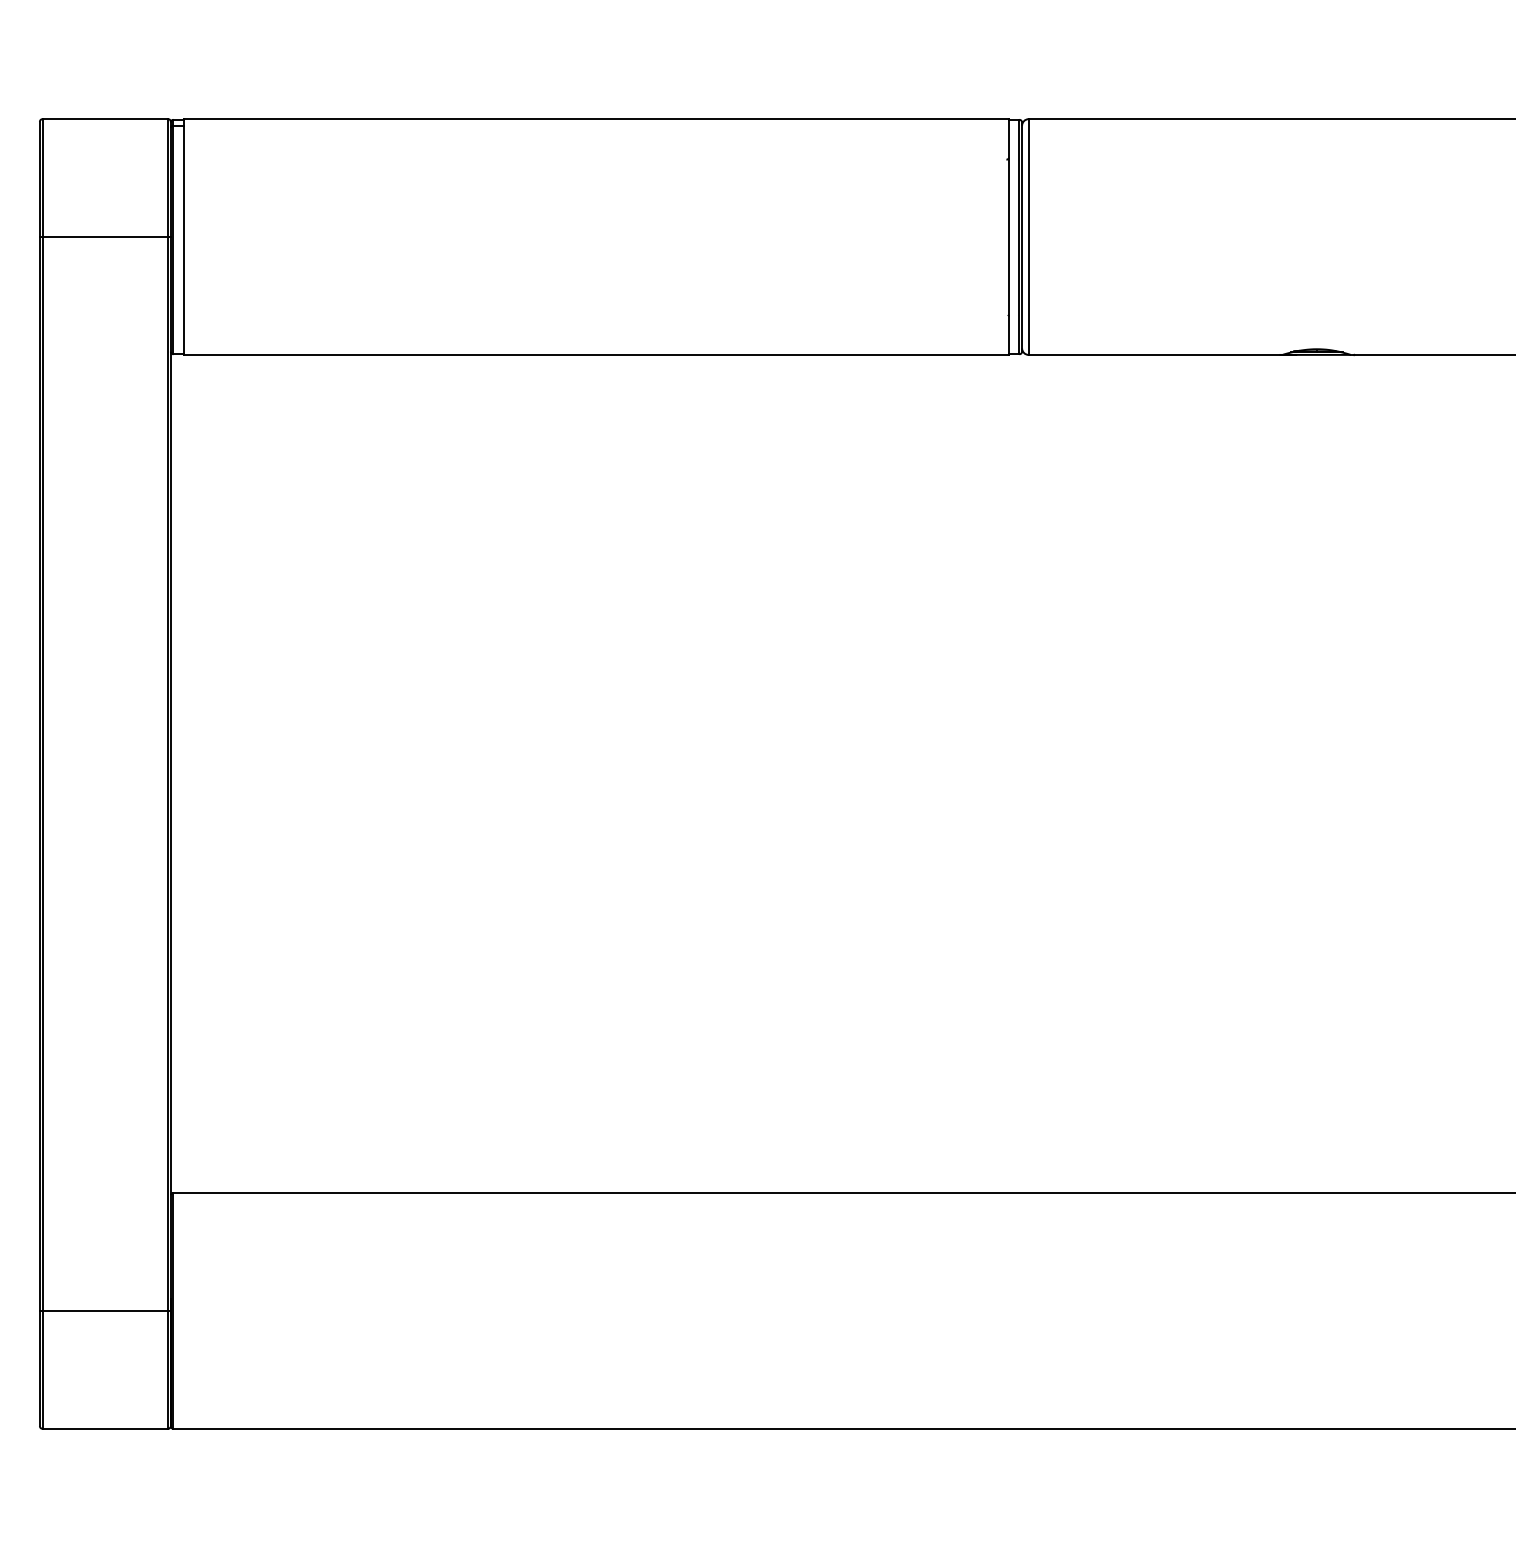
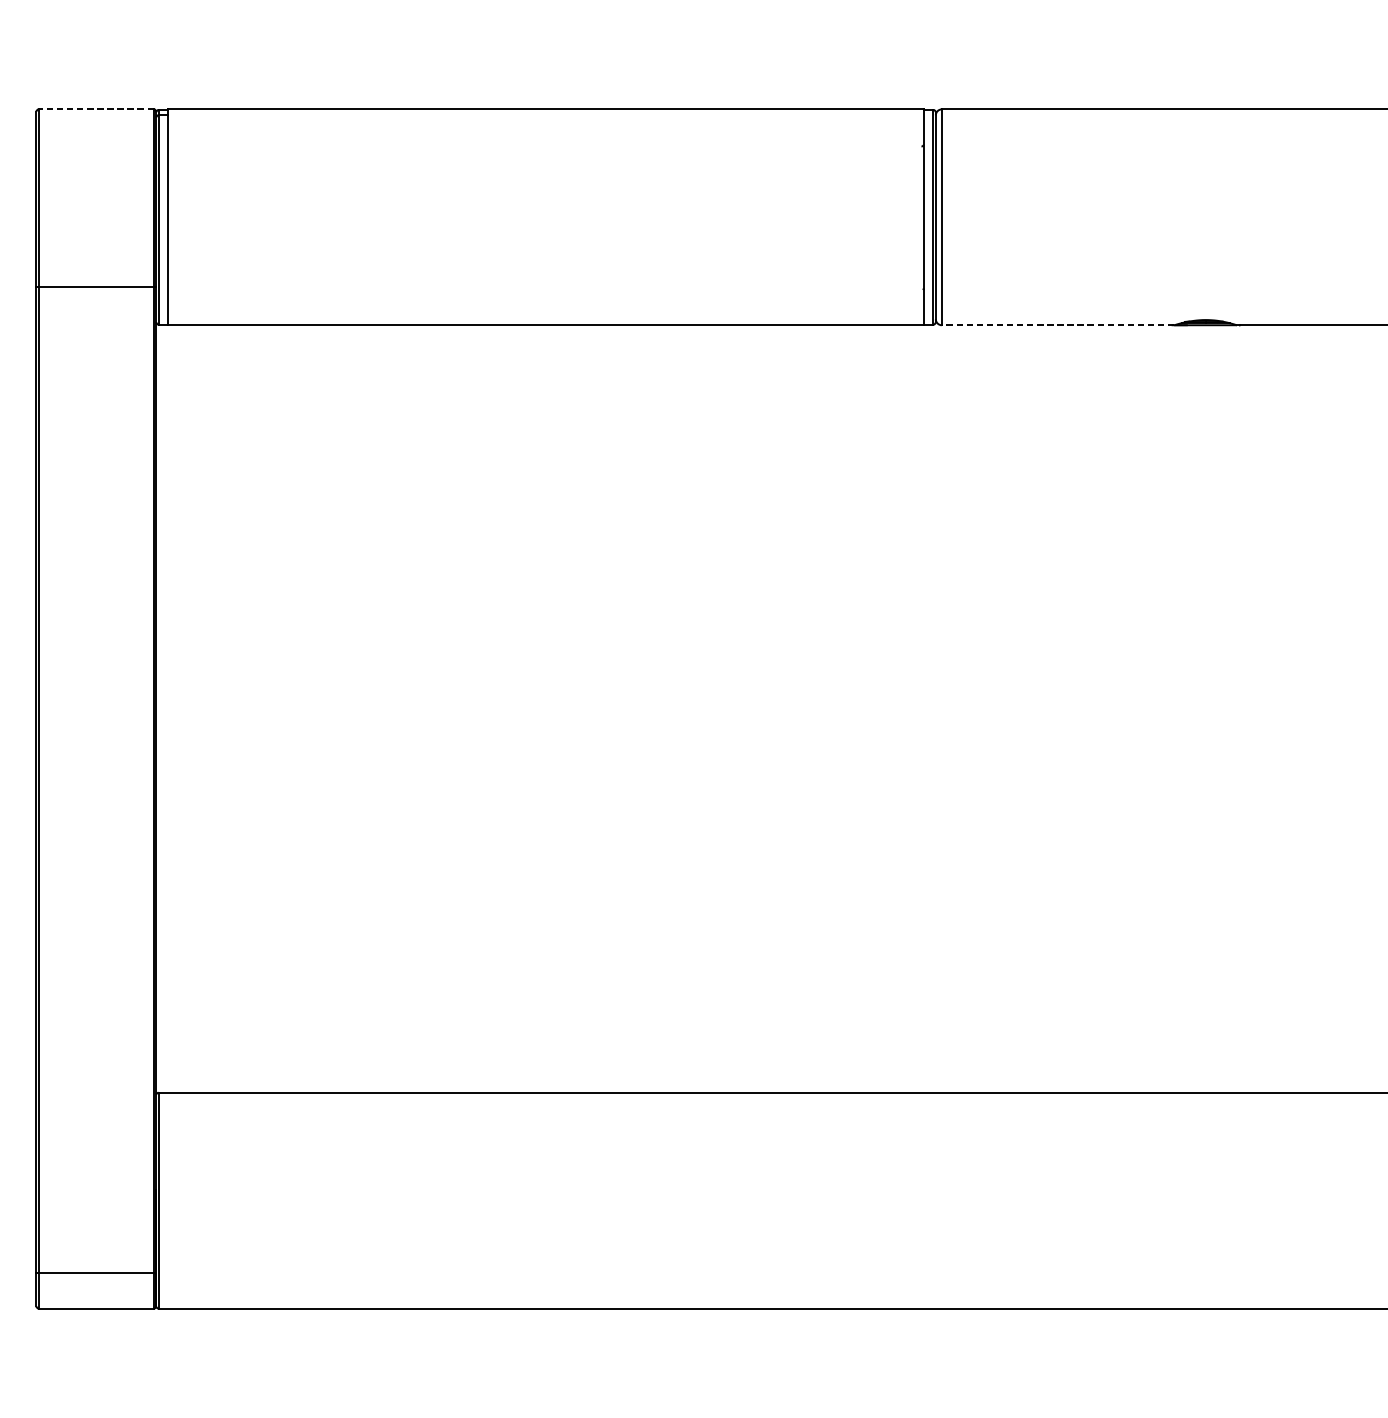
line: (105, 119) -> (96, 109), solid -> dashed
line: (104, 237) -> (95, 287), moved
line: (1155, 354) -> (1057, 324), solid -> dashed
line: (104, 1310) -> (95, 1272), moved

